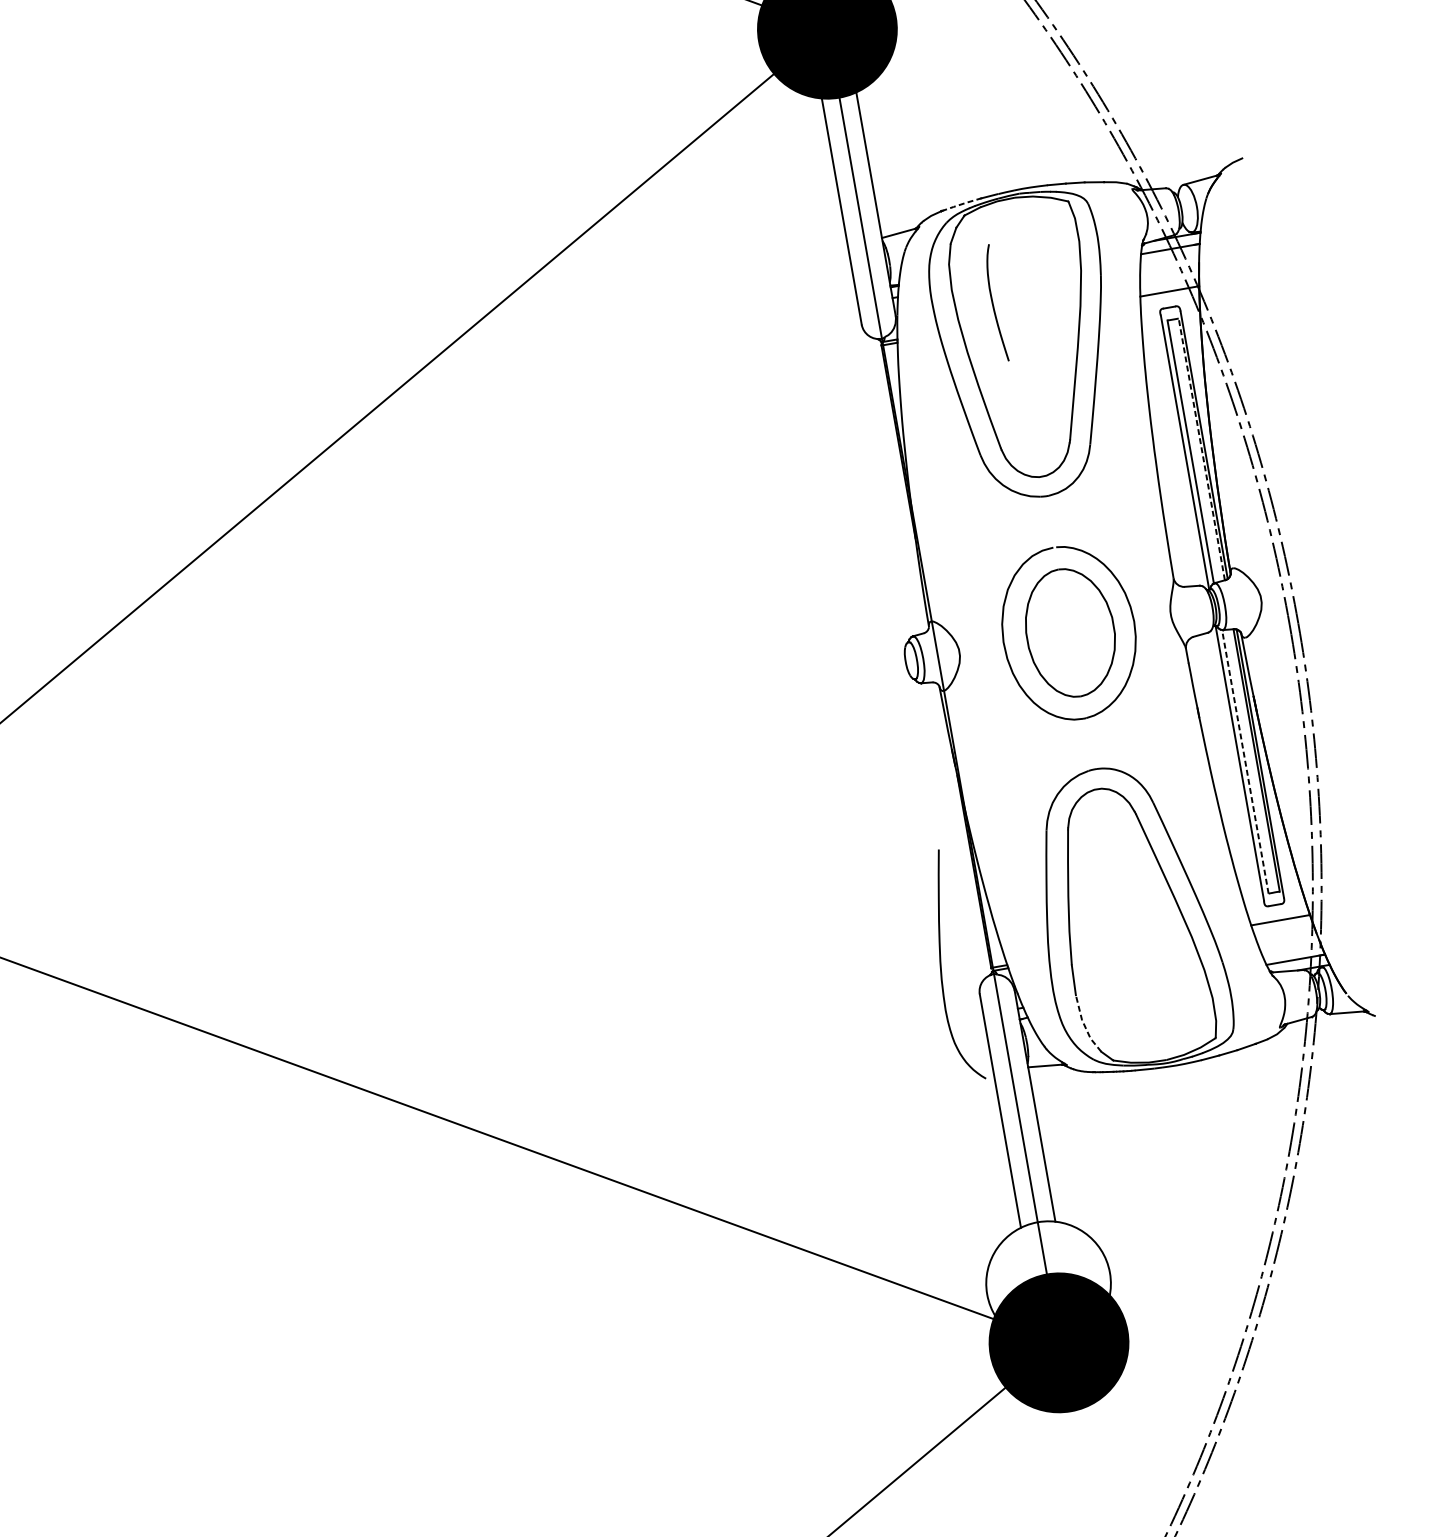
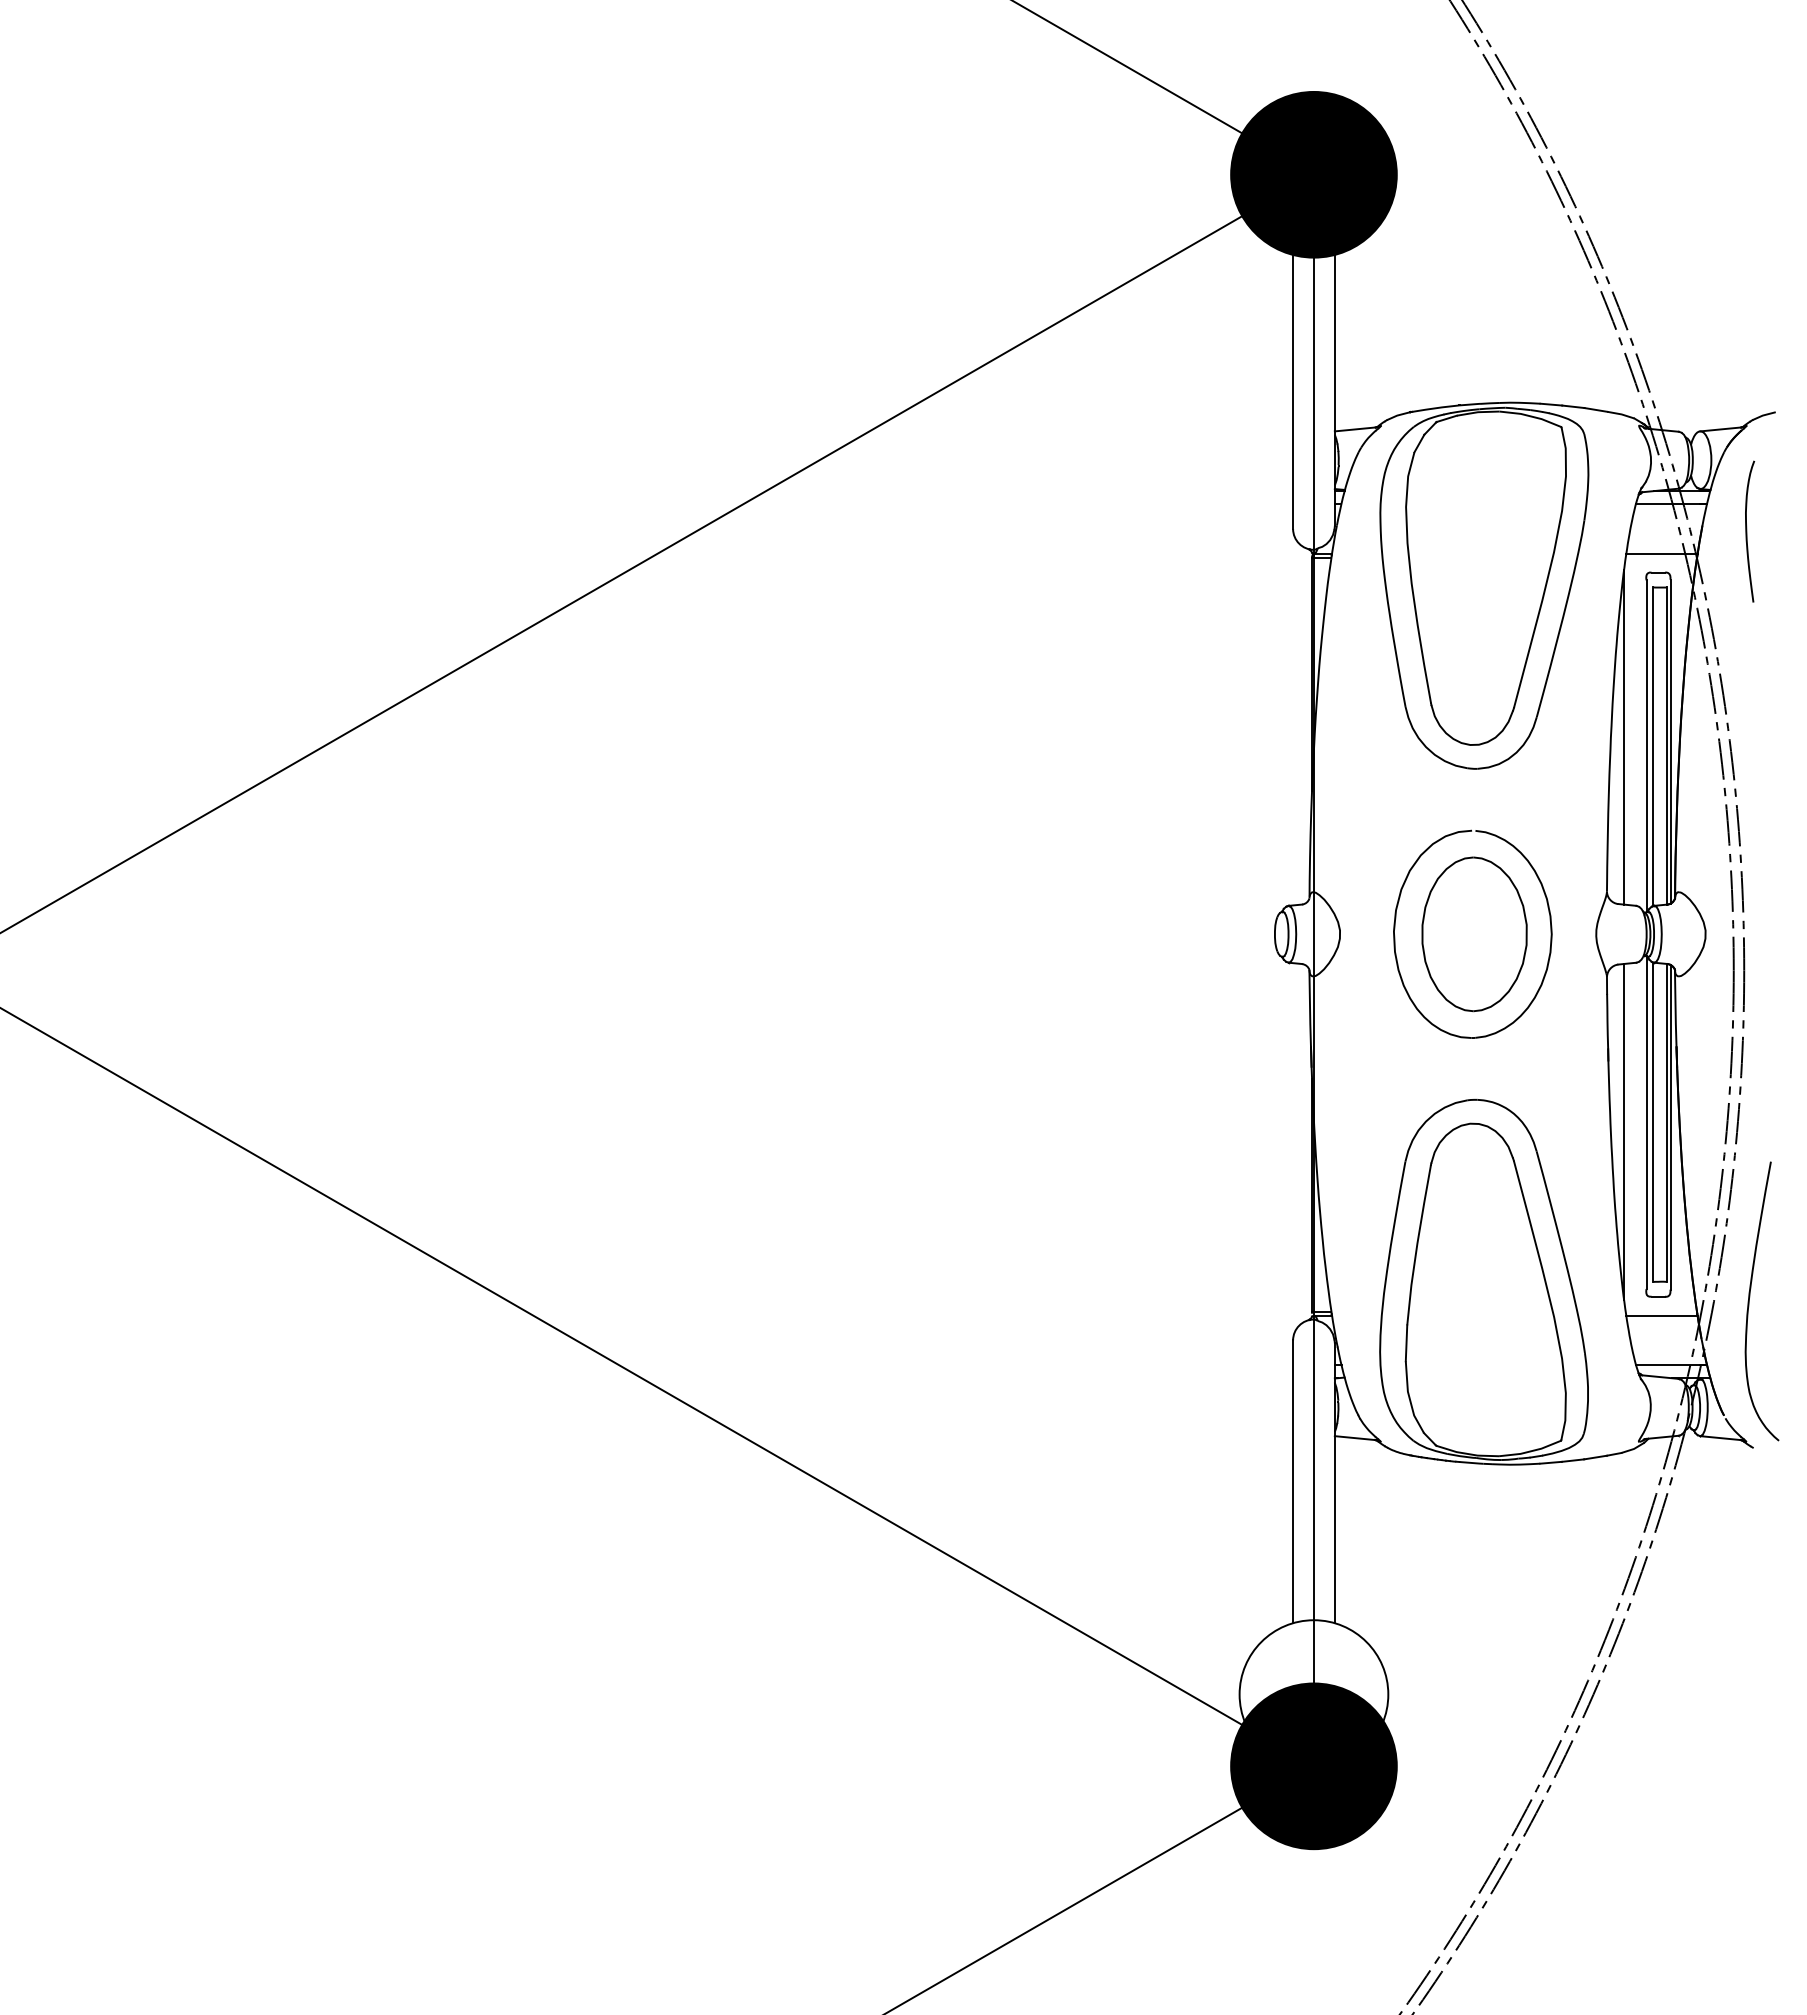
line: (961, 204) -> (1435, 408), dashed -> solid
curve: (993, 303) -> (1747, 531), moved
line: (1165, 447) -> (1624, 736), added
line: (1201, 449) -> (1666, 745), dashed -> solid
line: (1245, 762) -> (1653, 1122), dashed -> solid
line: (1222, 773) -> (1624, 1131), added
curve: (941, 964) -> (1750, 1297), moved
line: (1084, 1025) -> (1409, 1398), dashed -> solid

